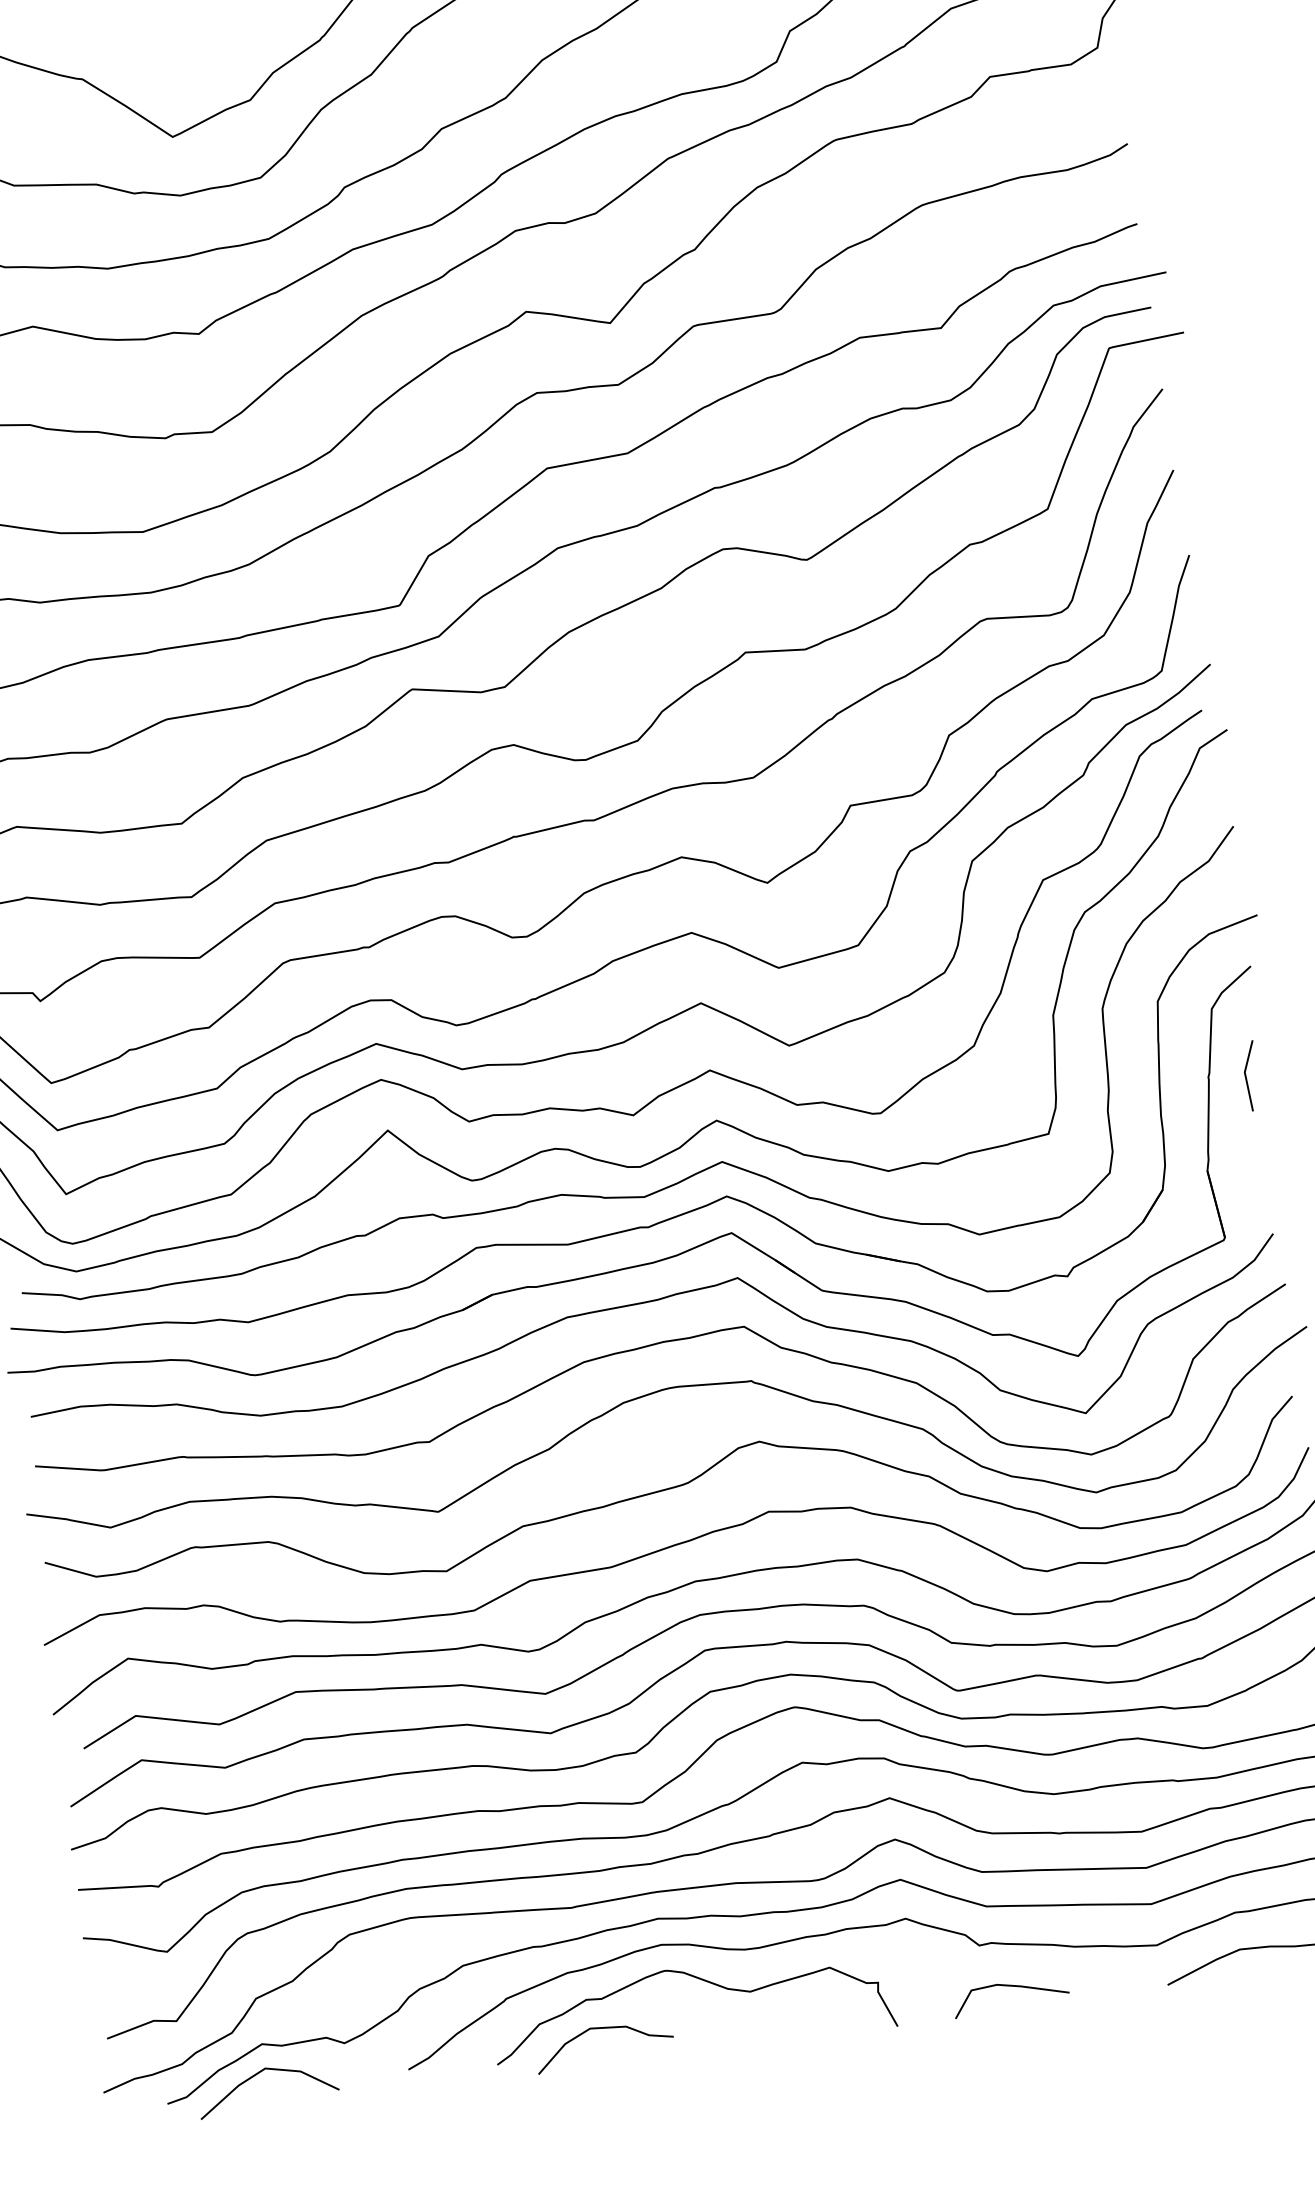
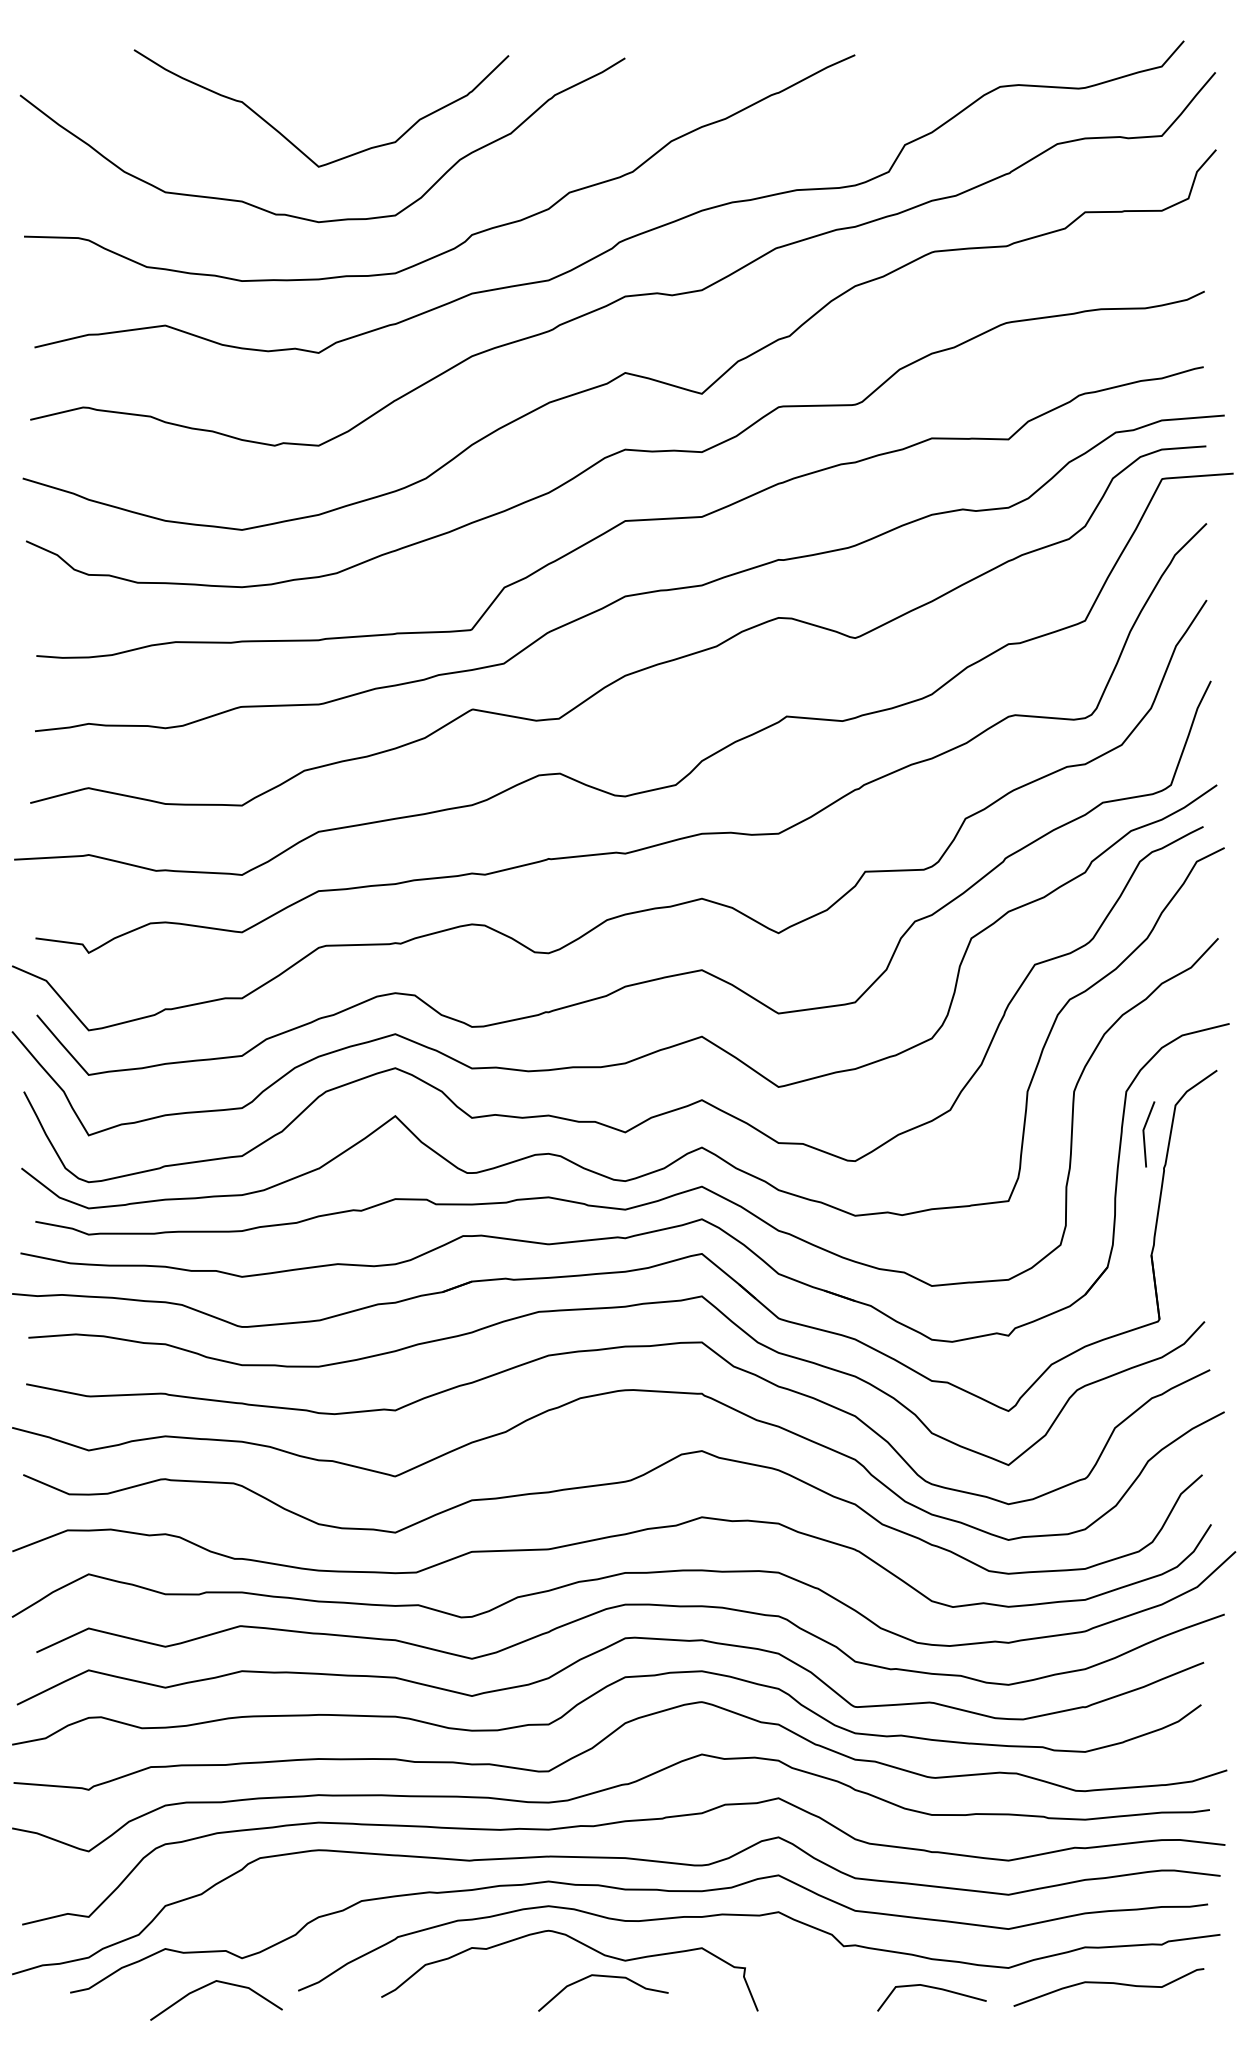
line: (1246, 1076) -> (1144, 1134), moved
line: (1009, 1987) -> (931, 1988), moved
curve: (604, 2029) -> (605, 1977), moved
line: (258, 2074) -> (209, 1985), moved

